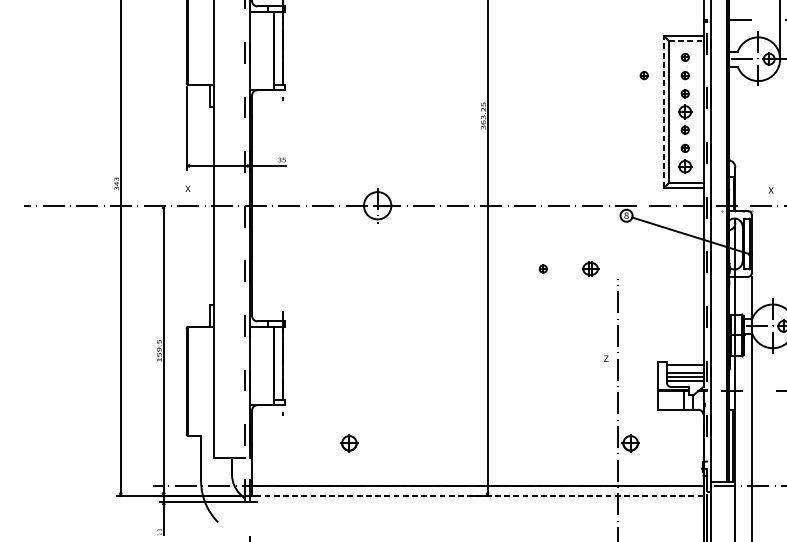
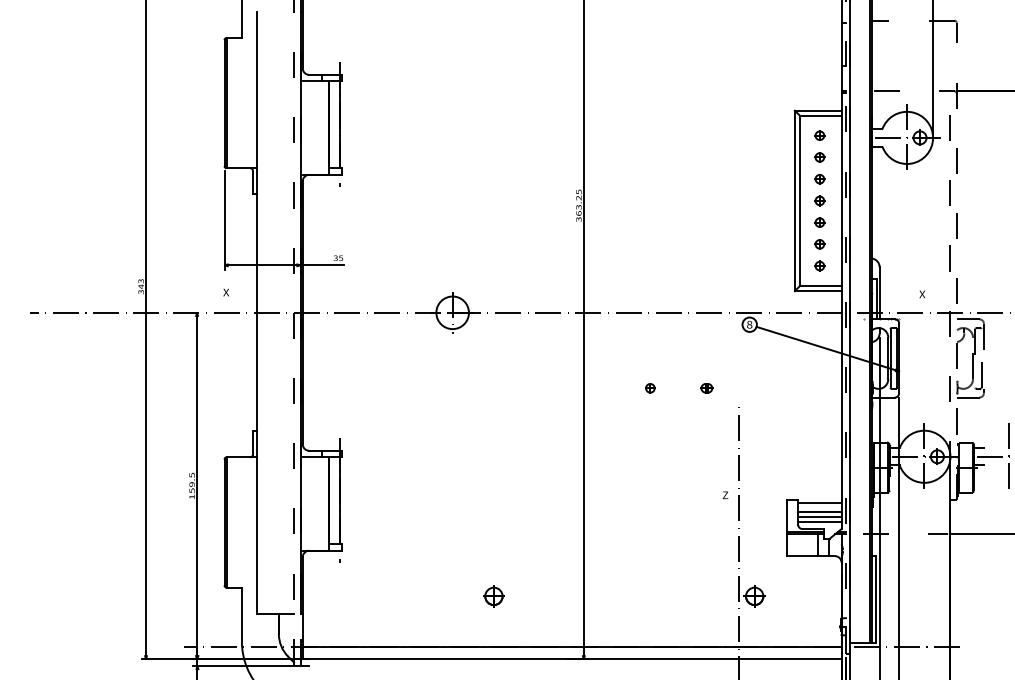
line: (685, 41) -> (820, 116), dashed -> solid
part: (643, 75) -> (770, 157), removed
line: (664, 111) -> (794, 200), dashed -> solid
part: (685, 111) -> (819, 200), size x0.62
part: (685, 166) -> (819, 265), size x0.62
part: (590, 269) -> (706, 388), size x0.62
part: (349, 443) -> (493, 596), moved
line: (477, 496) -> (571, 659), dashed -> solid

